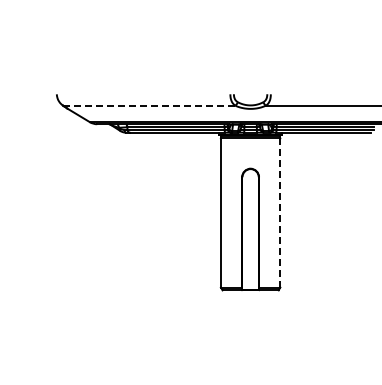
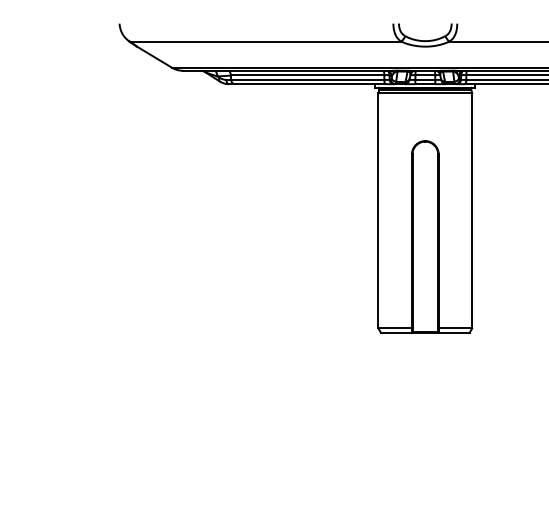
line: (148, 105) -> (264, 41), dashed -> solid
line: (280, 212) -> (472, 210), dashed -> solid

